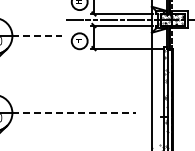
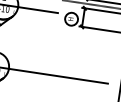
line: (37, 36) -> (38, 10), dashed -> solid
line: (74, 113) -> (58, 76), dashed -> solid

